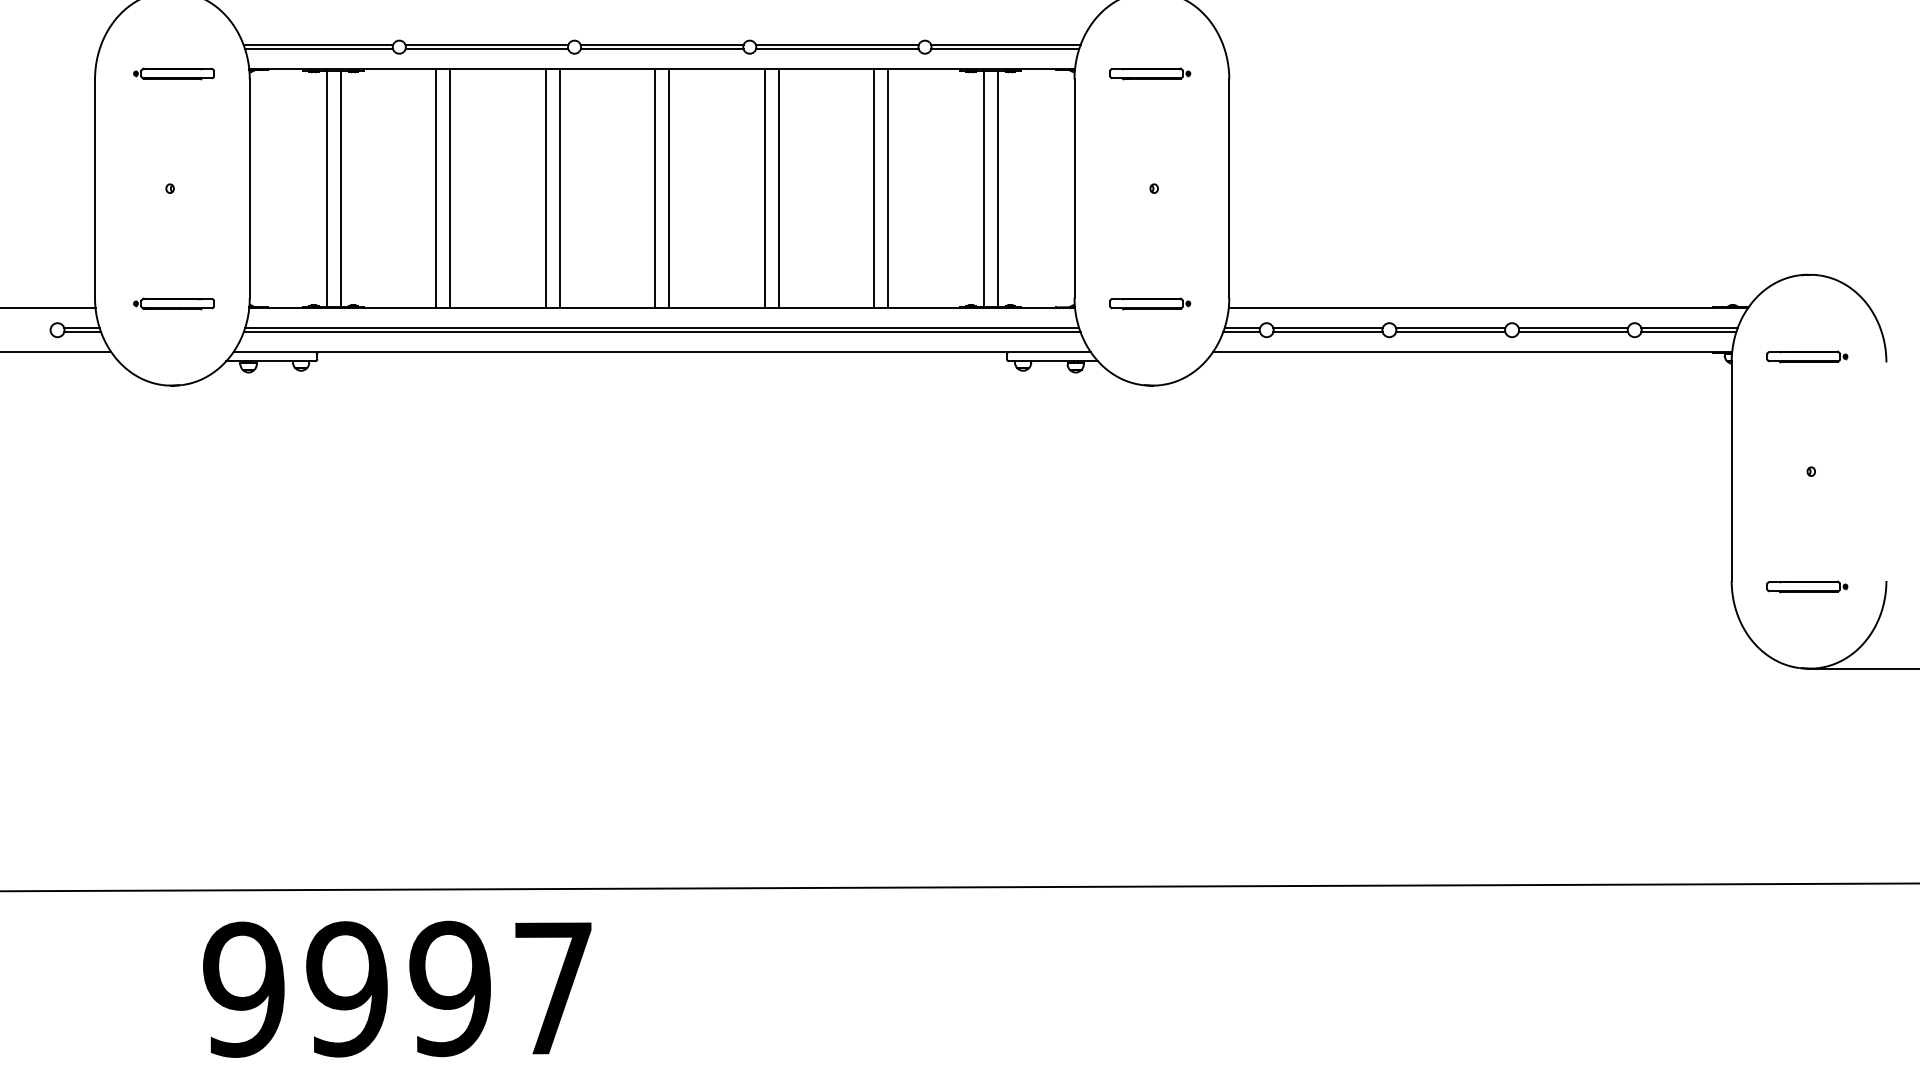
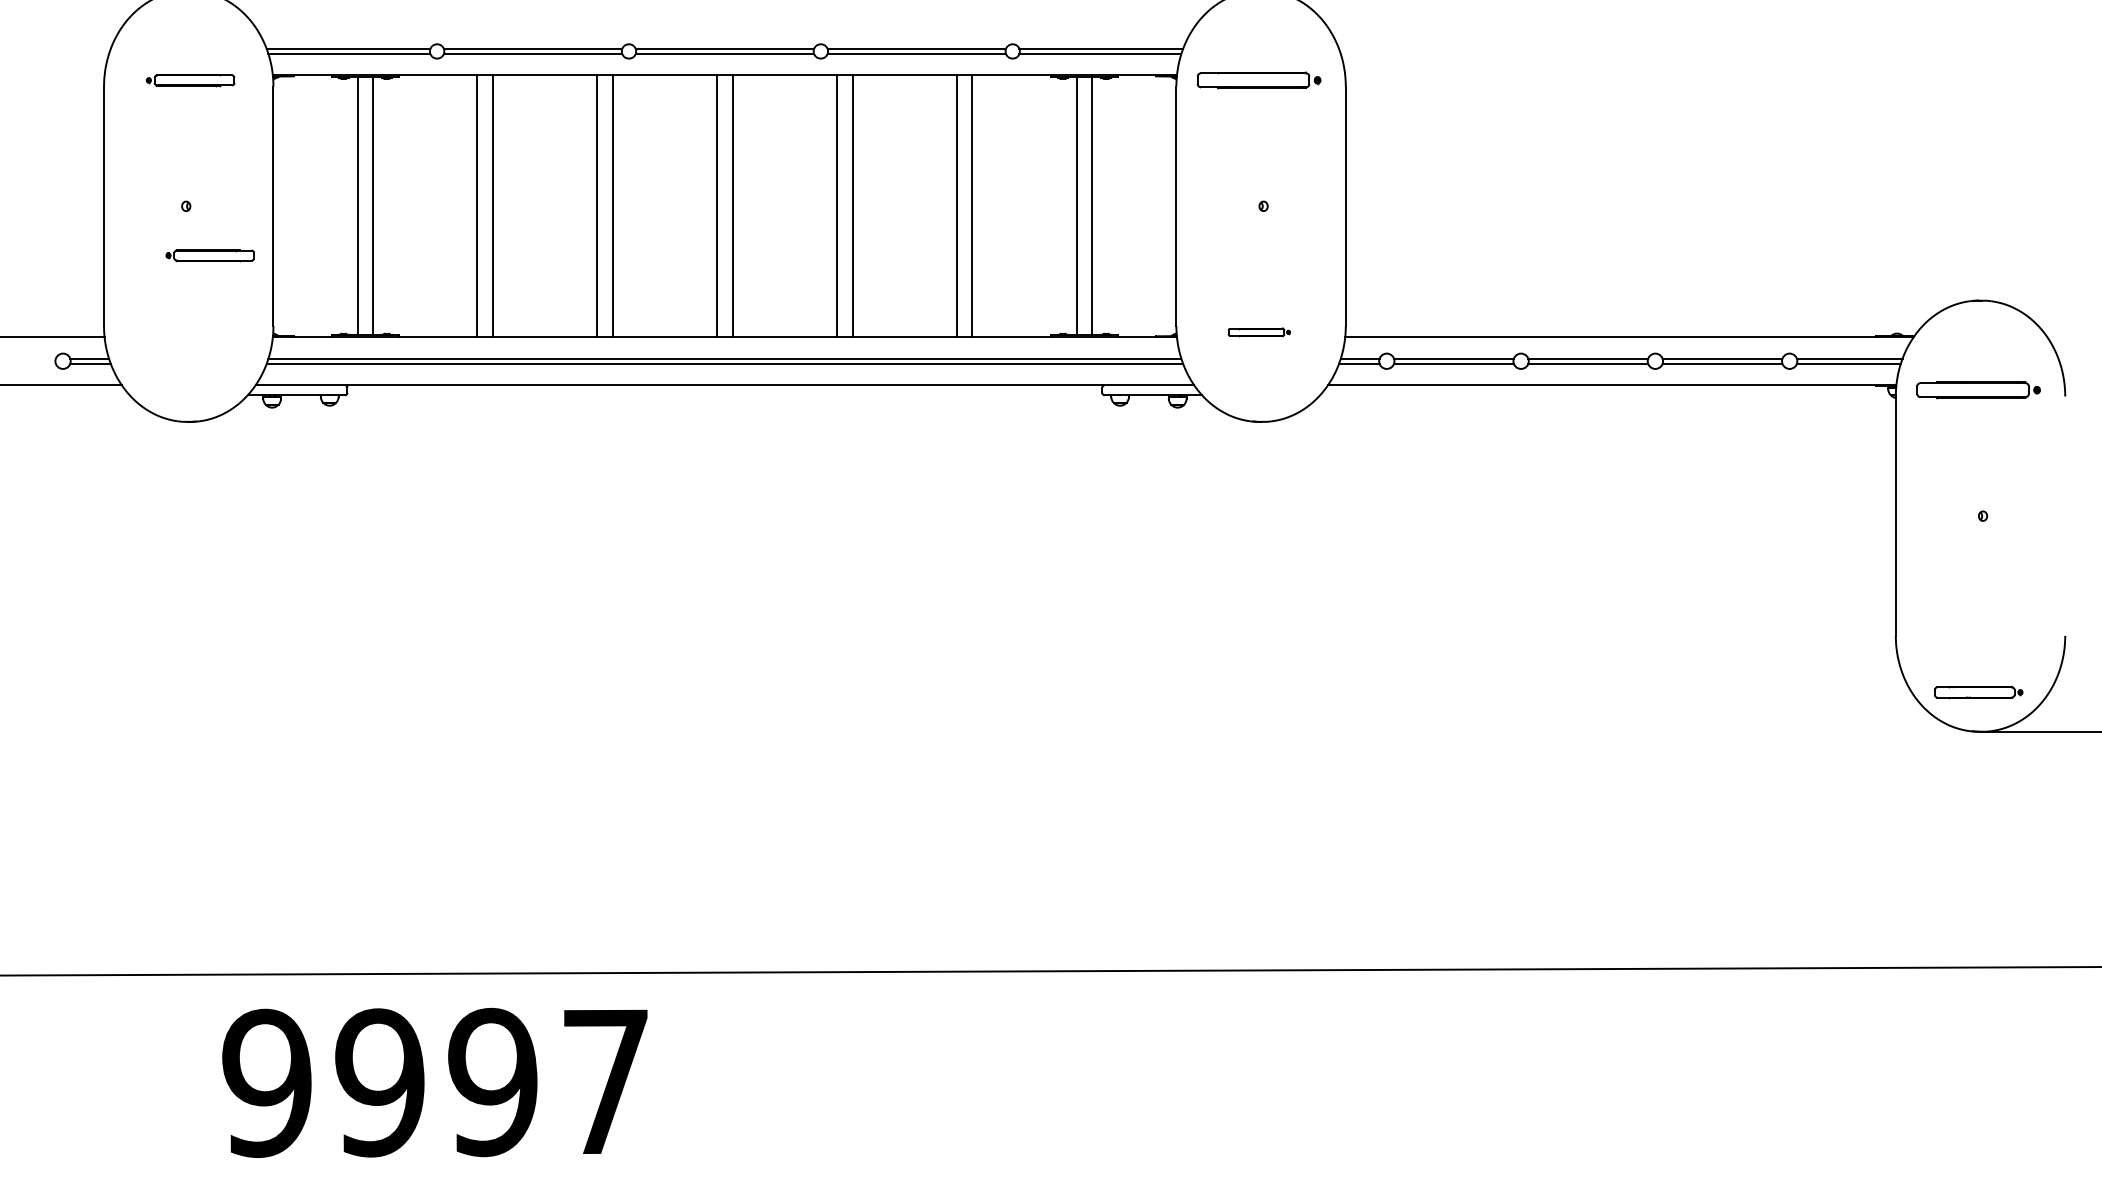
part: (1150, 73) -> (1259, 80), size x1.4
part: (173, 303) -> (209, 255), moved
part: (1150, 303) -> (1259, 332), size x0.7
part: (1807, 356) -> (1978, 390), size x1.4
part: (1807, 586) -> (1978, 692), moved

